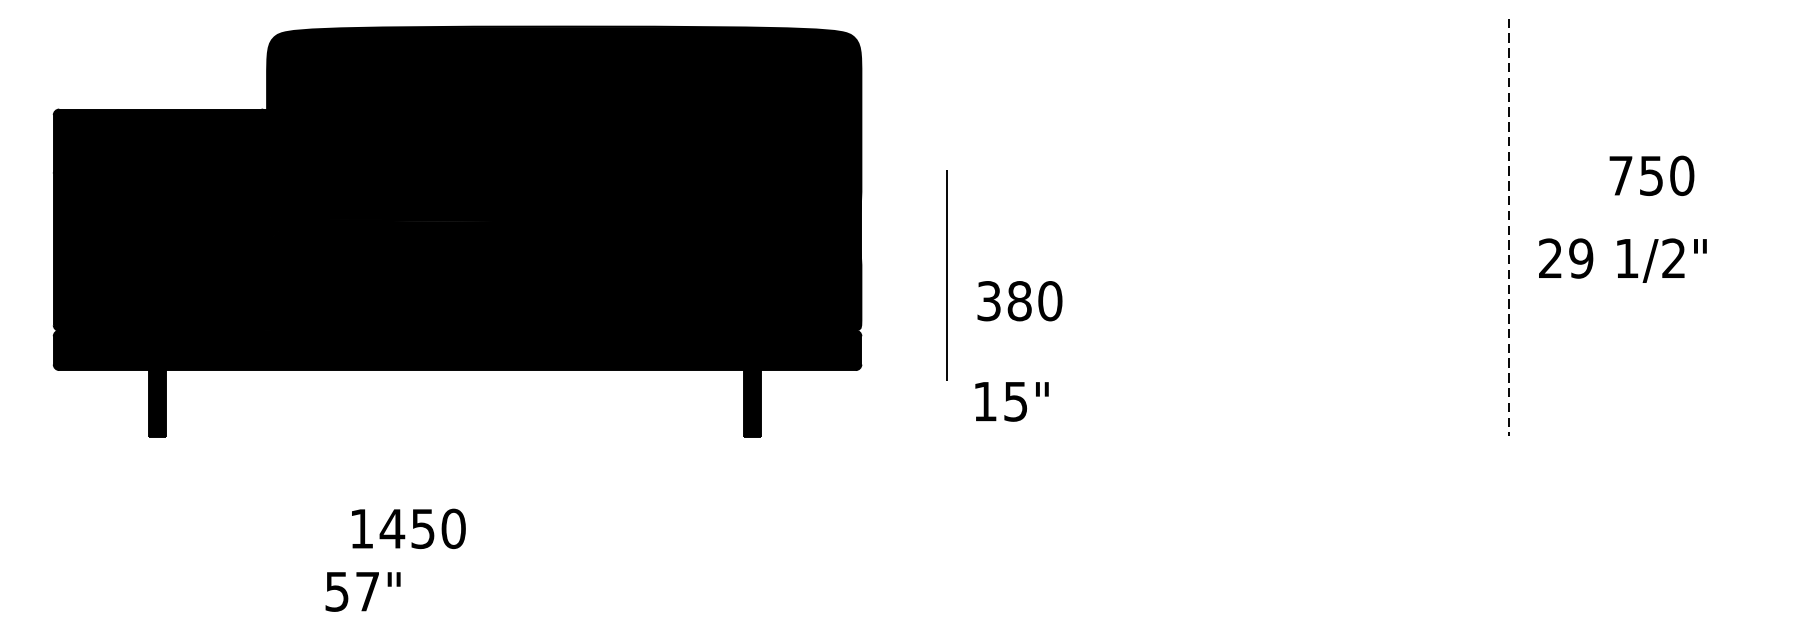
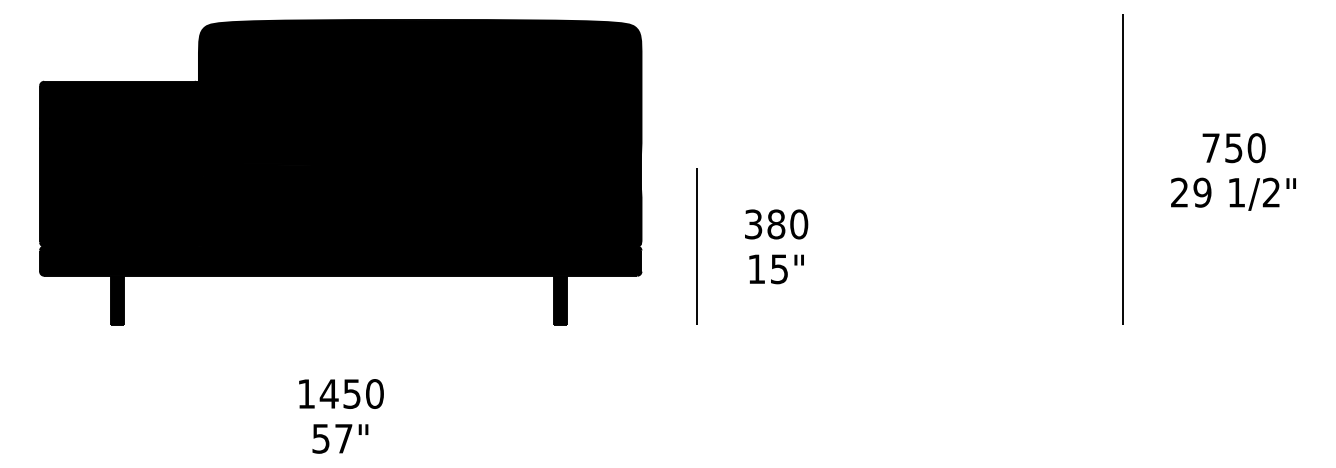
text: (1651, 176) -> (1233, 148), moved
line: (1508, 227) -> (1123, 169), dashed -> solid
text: (1622, 259) -> (1233, 193), moved
line: (946, 275) -> (696, 246), moved
text: (1019, 301) -> (776, 224), moved
text: (1011, 401) -> (776, 269), moved
text: (408, 528) -> (341, 393), moved
text: (363, 591) -> (340, 438), moved

